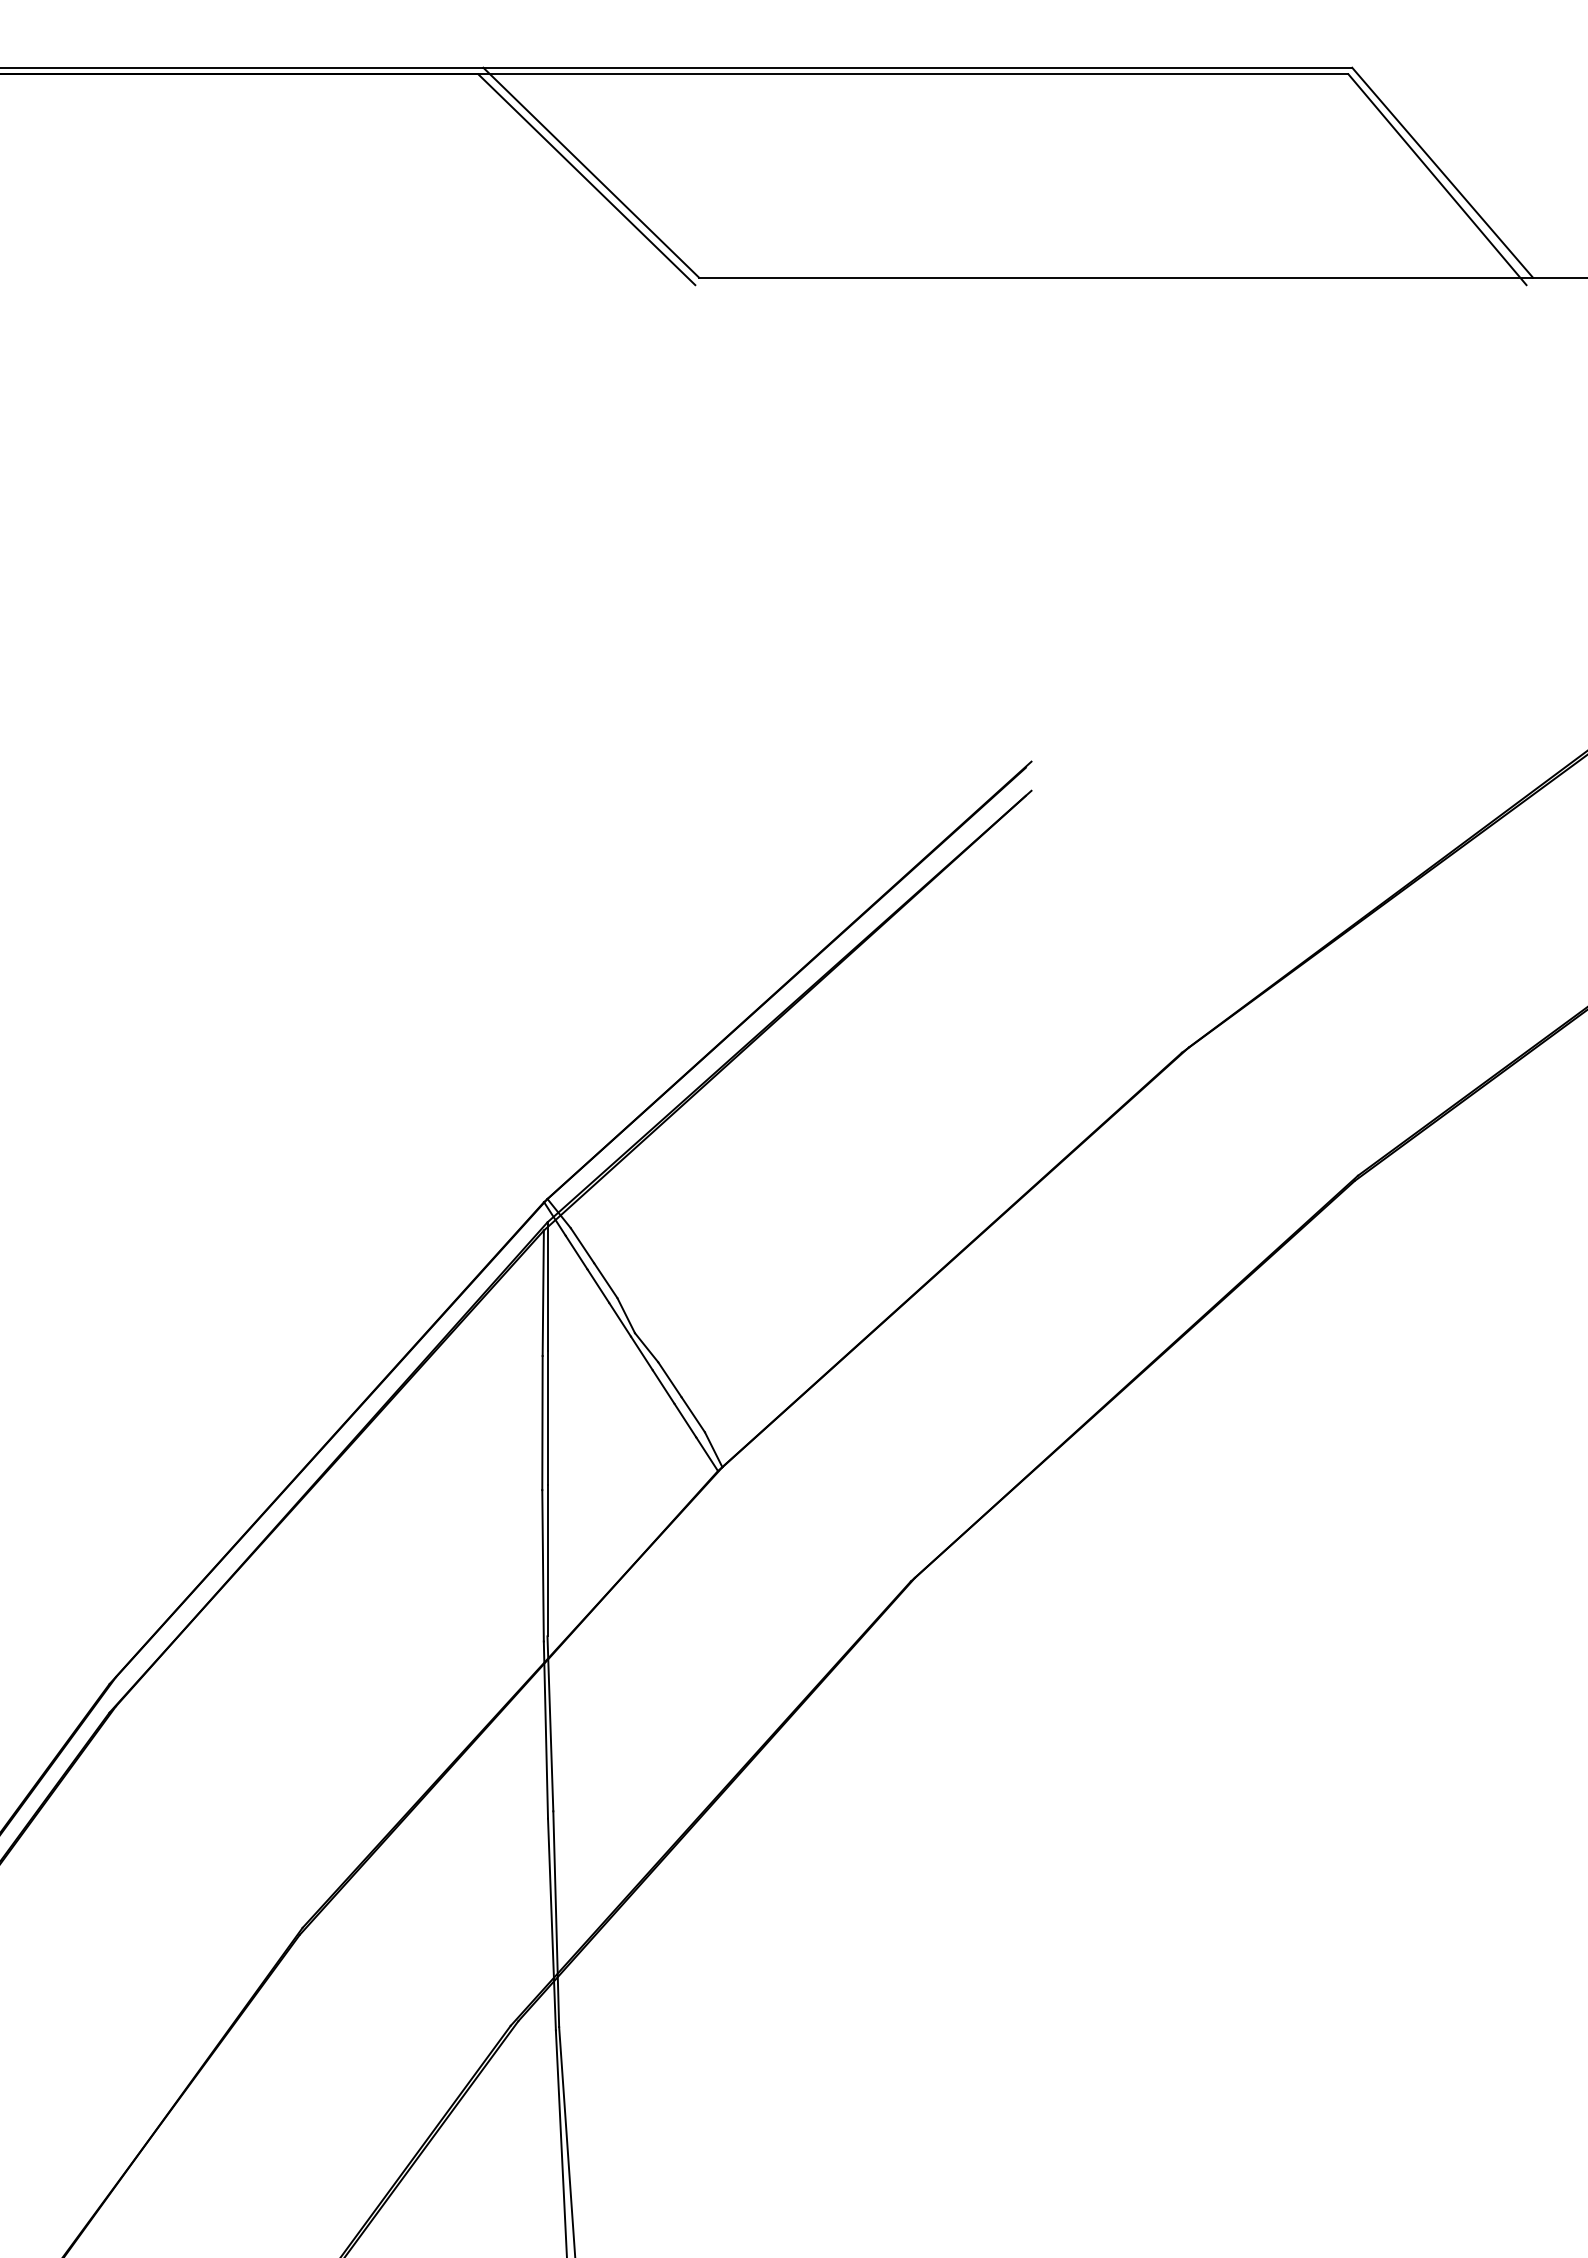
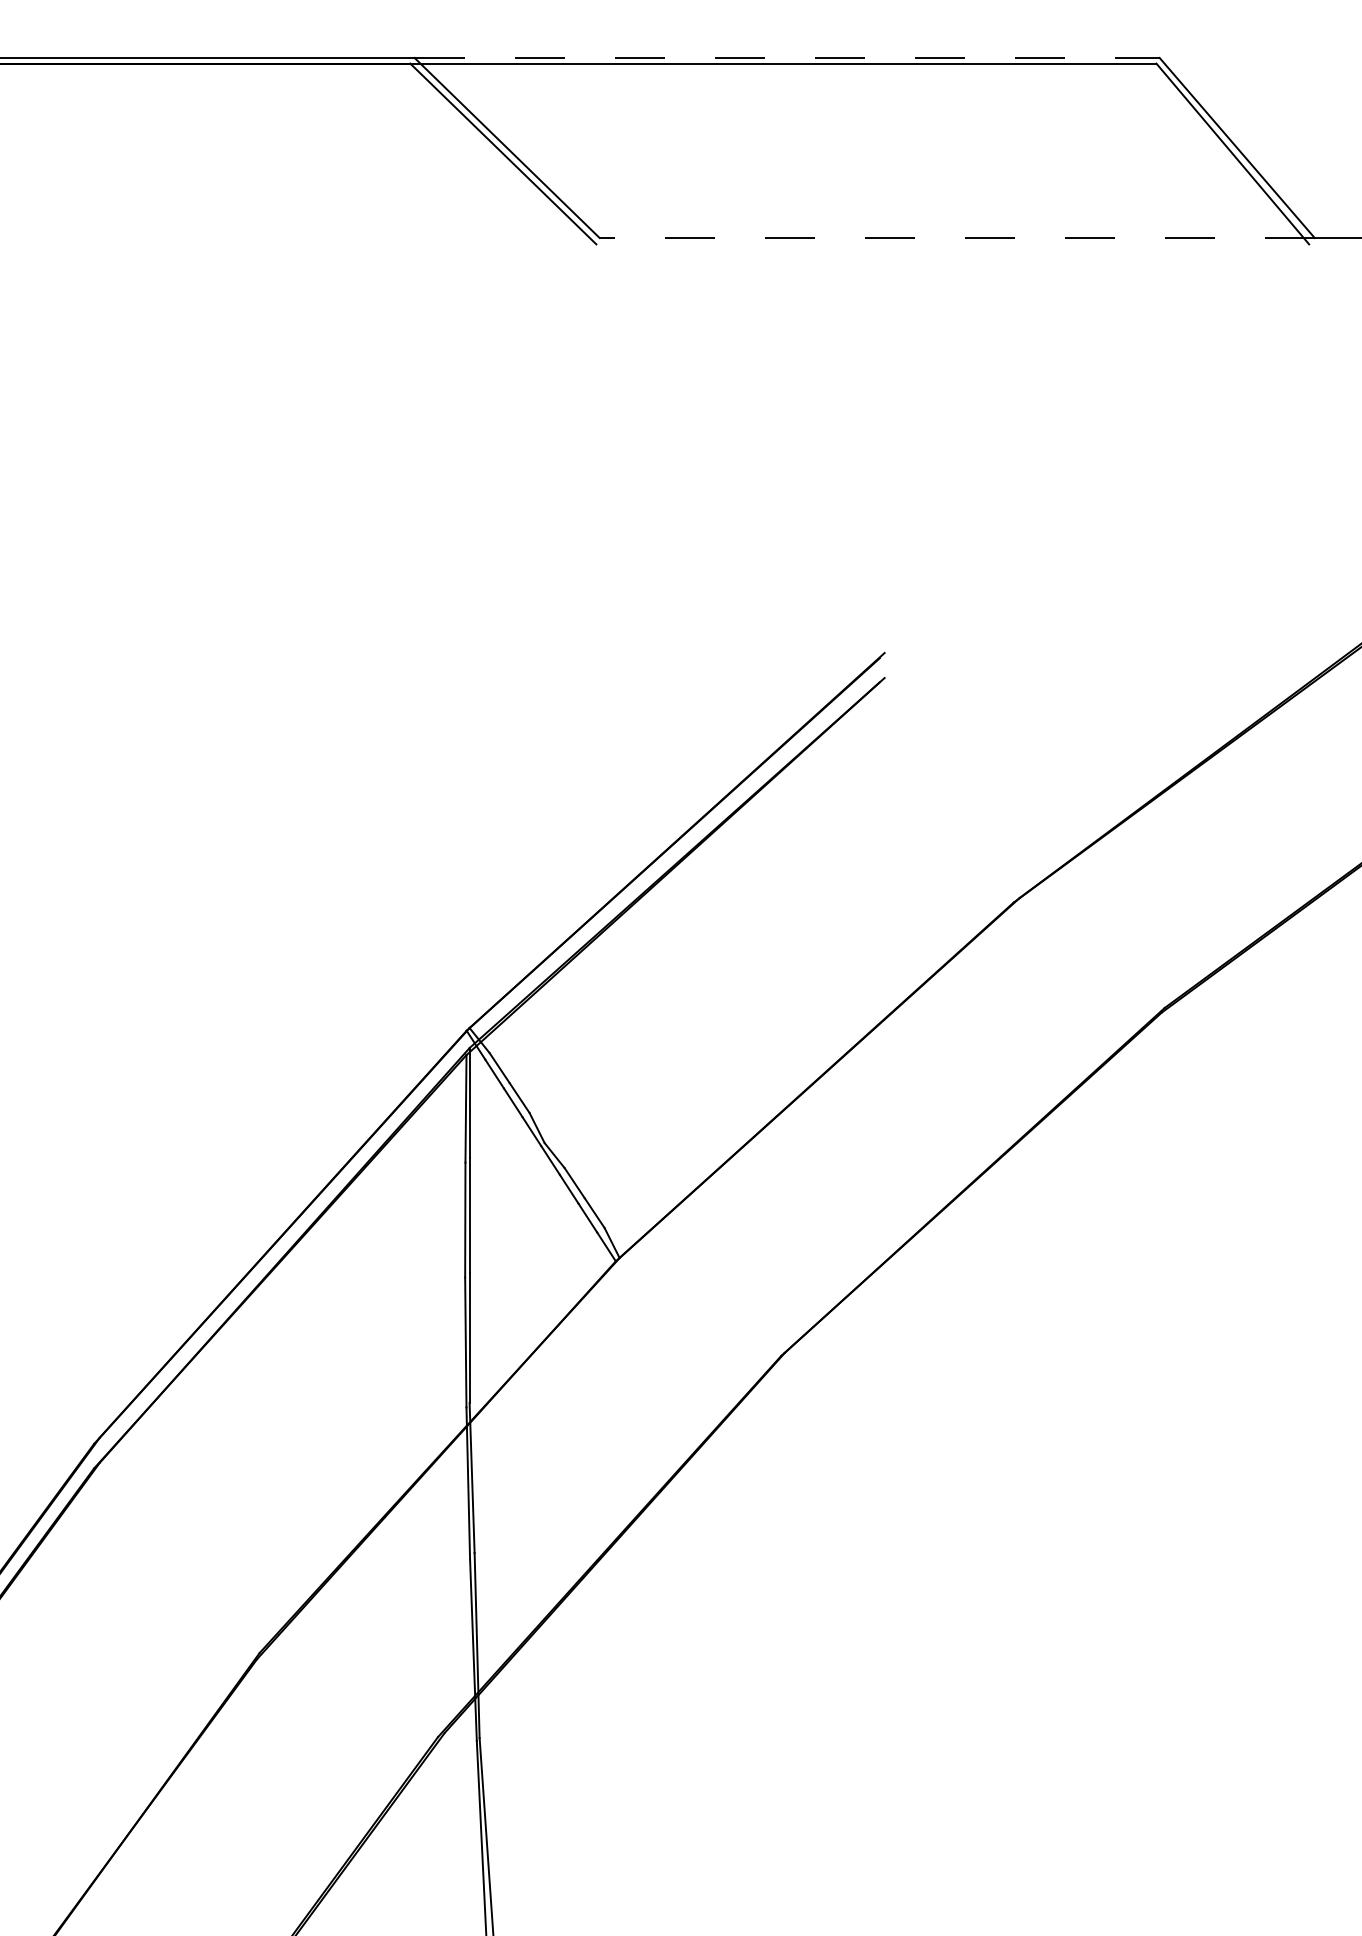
line: (918, 67) -> (787, 57), solid -> dashed
line: (1116, 277) -> (957, 237), solid -> dashed

